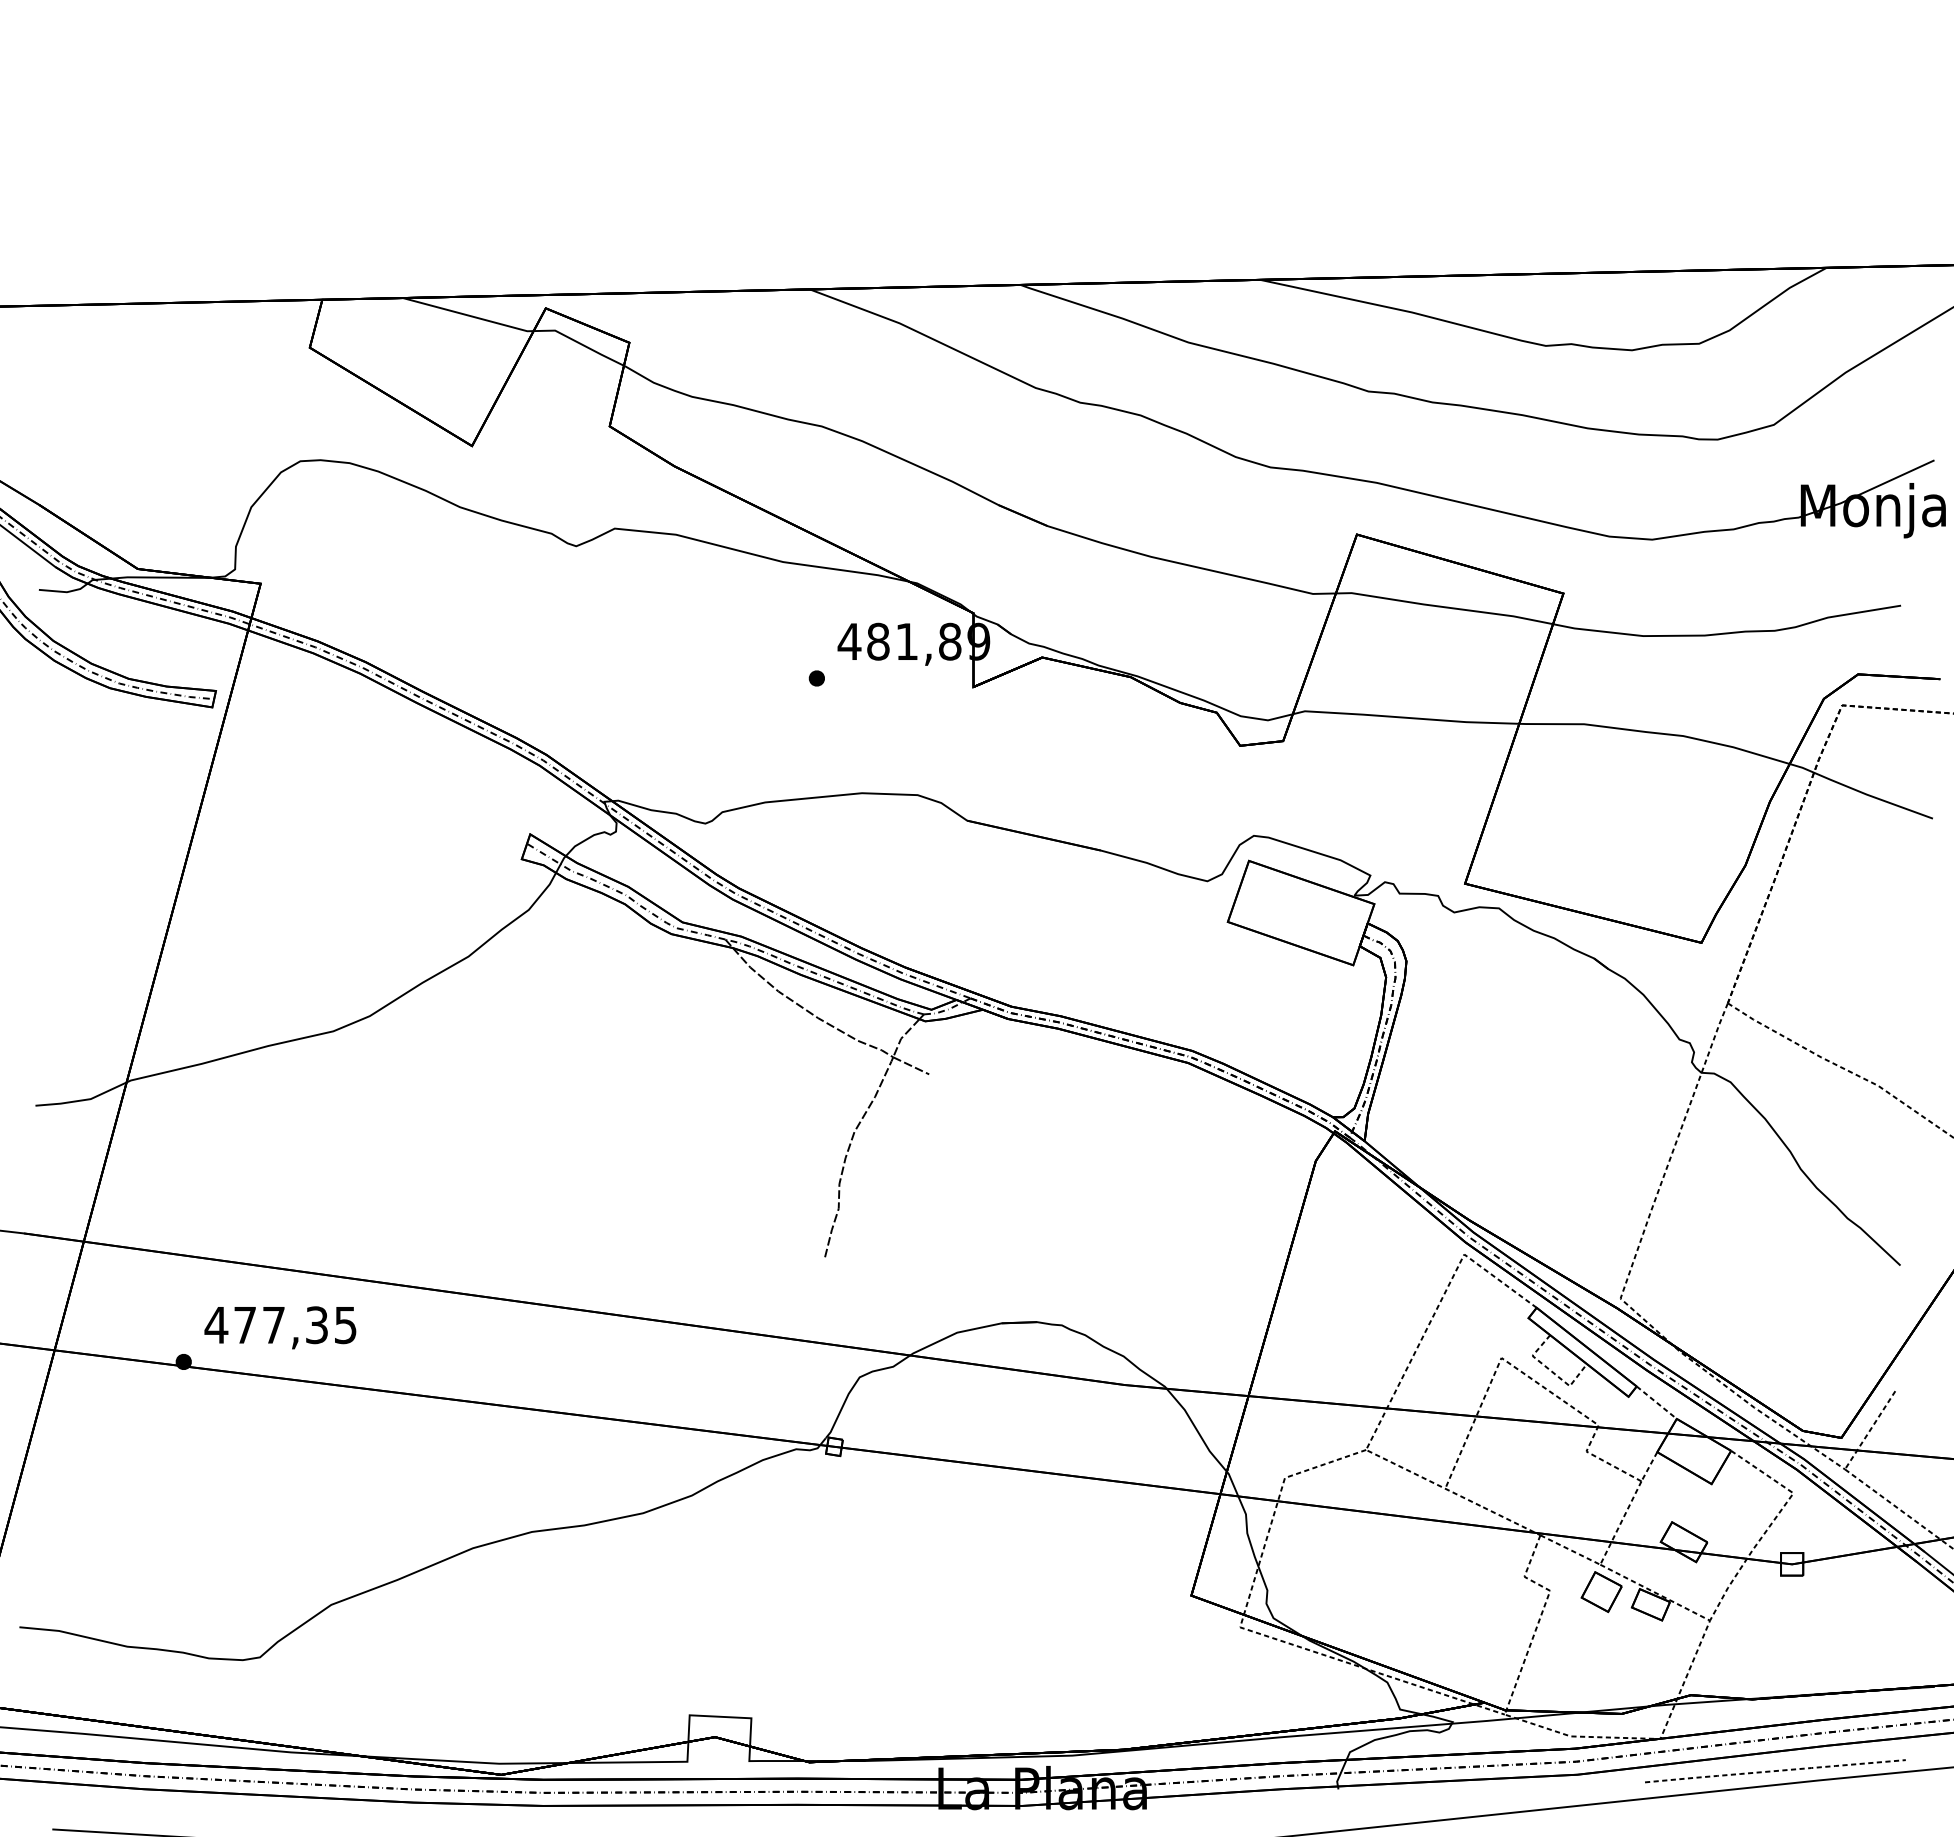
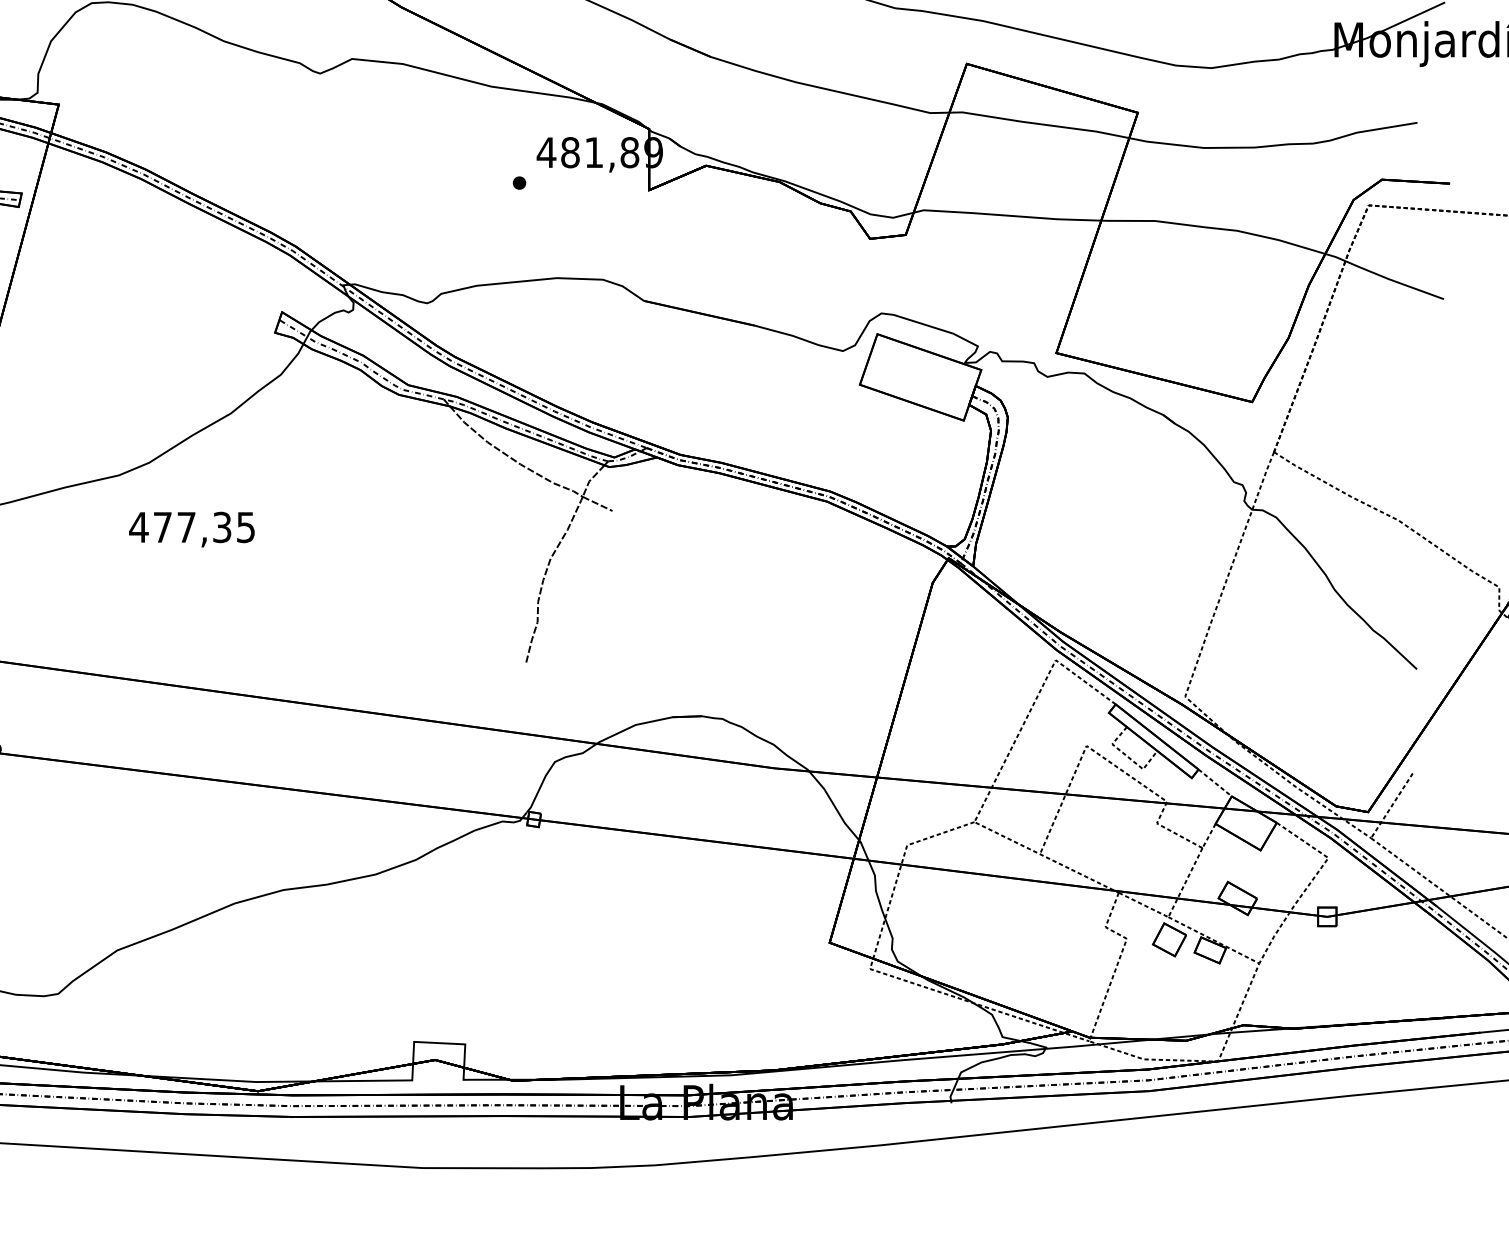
text: (280, 1327) -> (192, 529), moved
curve: (1775, 1771) -> (1313, 1088), removed

